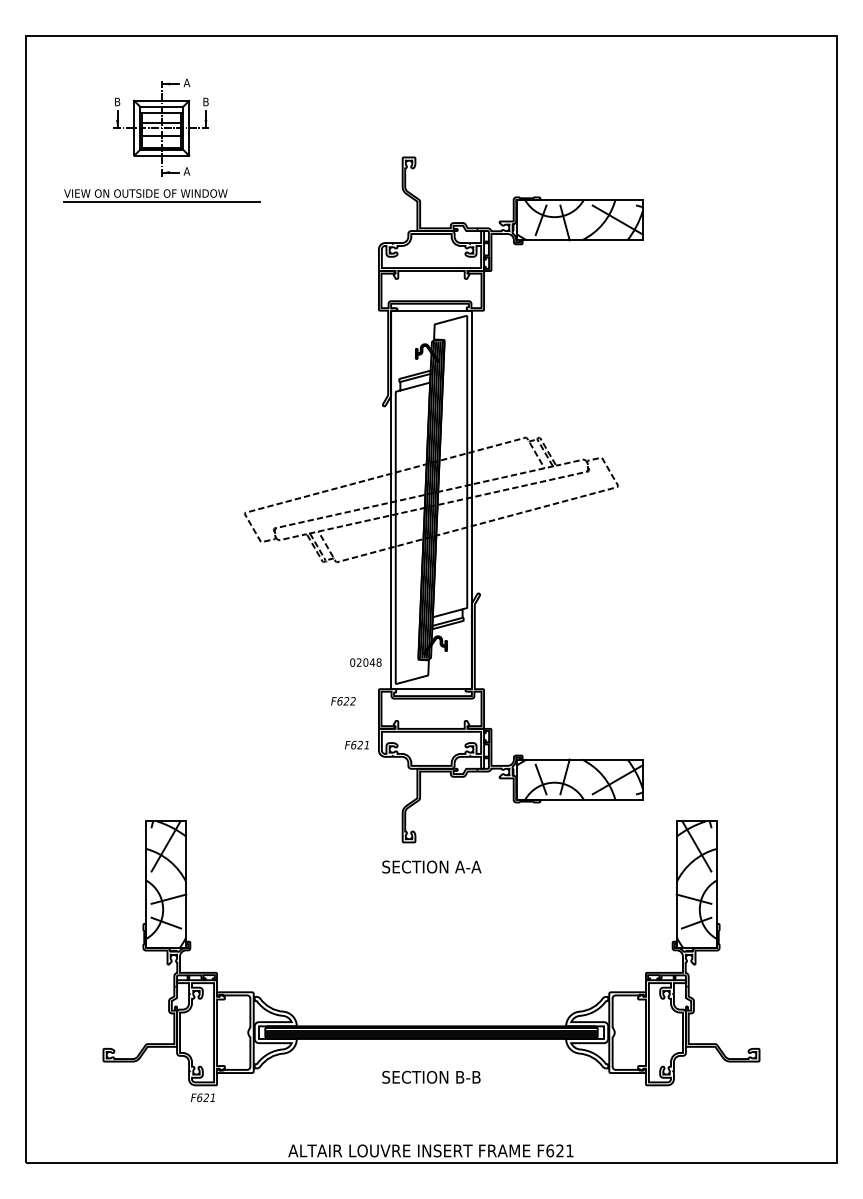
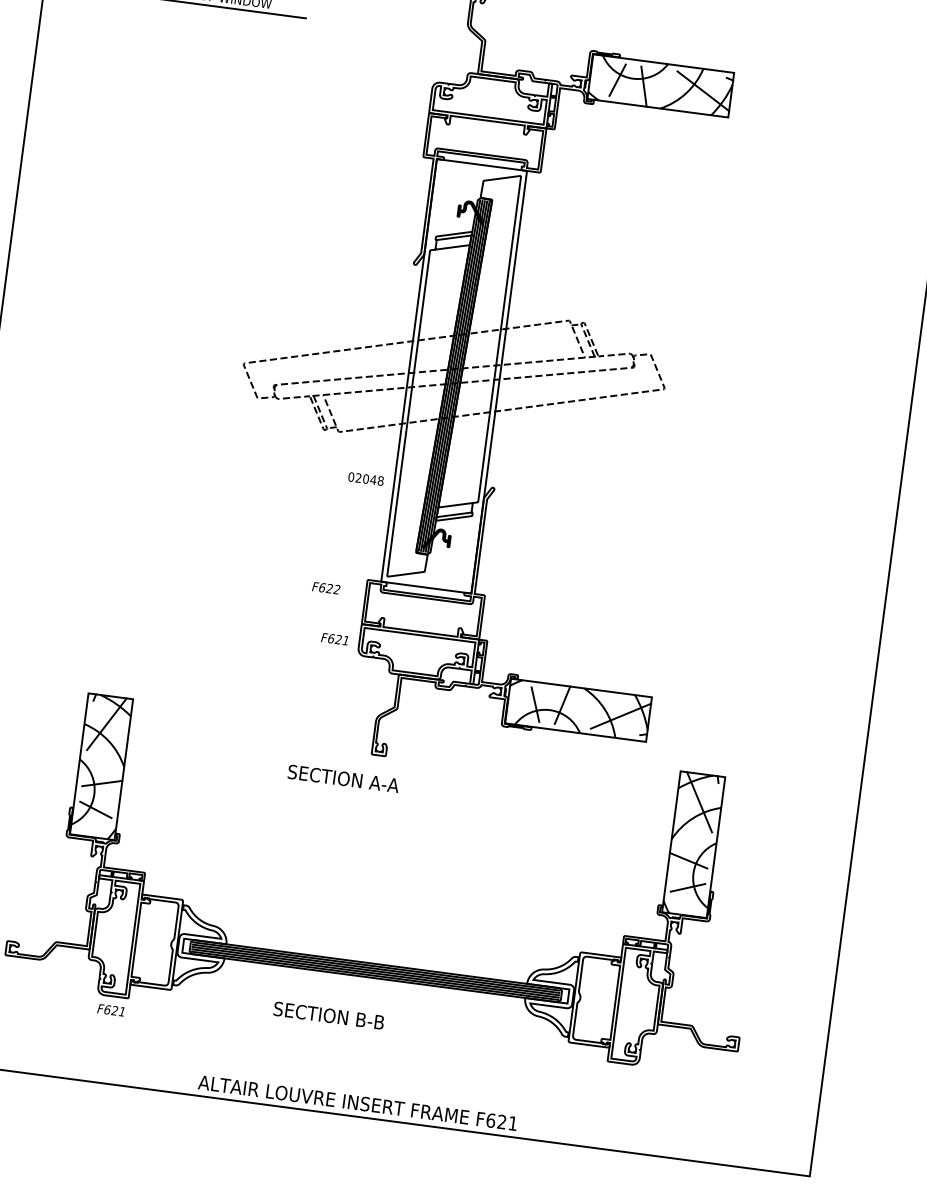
text: (365, 662) -> (365, 478), moved
text: (431, 866) -> (343, 778), moved
text: (431, 1076) -> (329, 1014), moved

